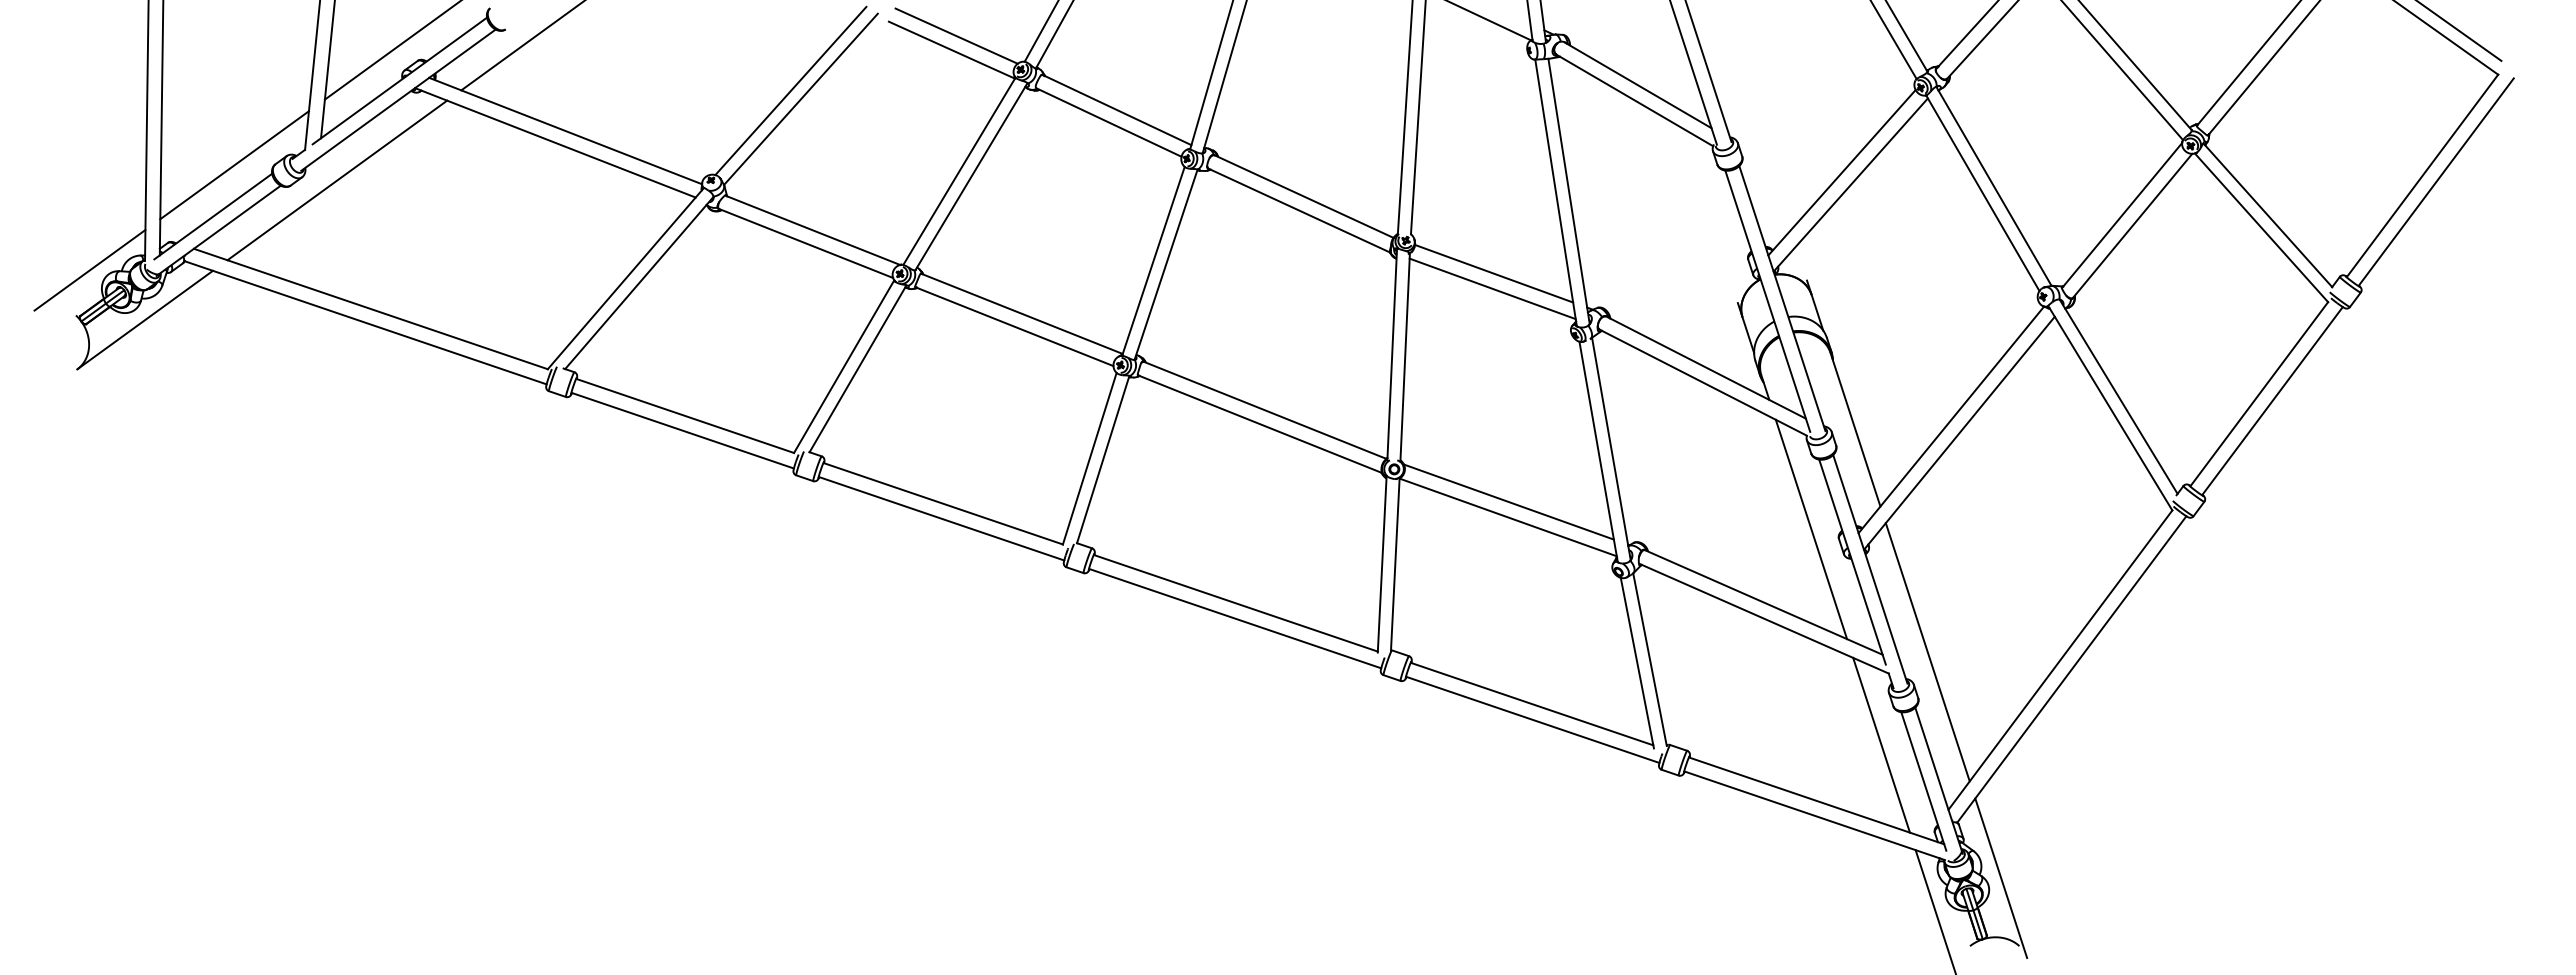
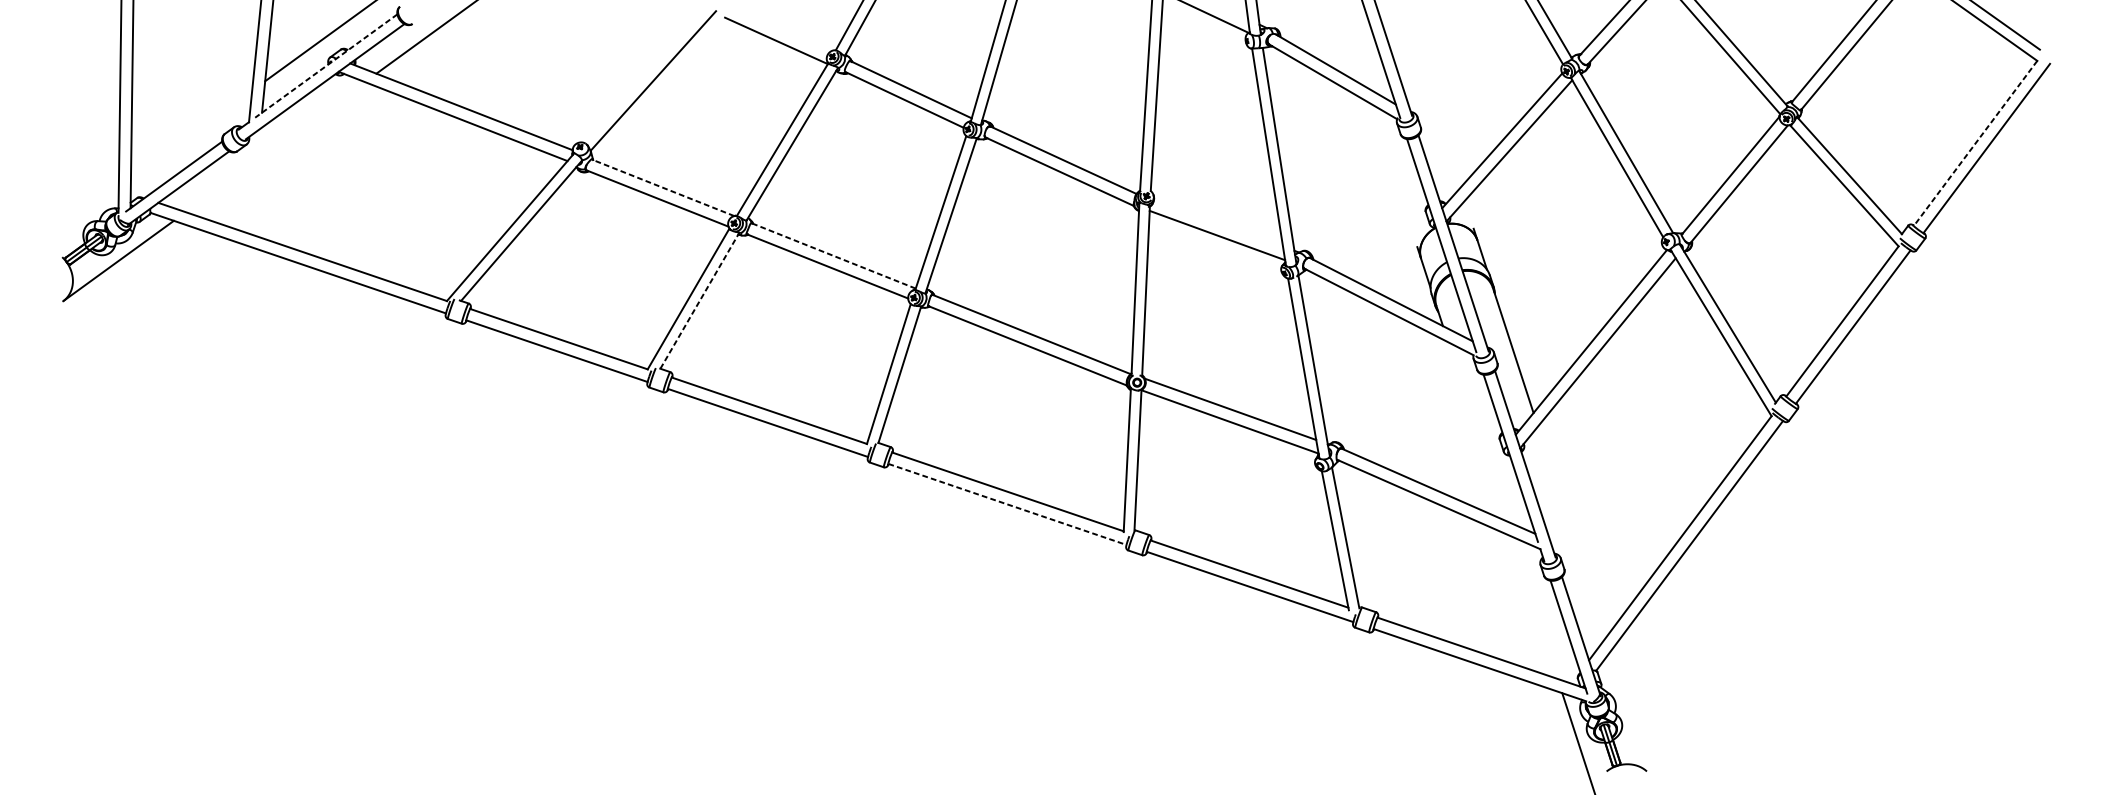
line: (956, 35) -> (780, 28), removed
line: (399, 81) -> (326, 66), solid -> dashed
line: (790, 90) -> (644, 73), removed
line: (234, 165) -> (191, 134), removed
line: (2422, 176) -> (1975, 143), solid -> dashed
line: (337, 180) -> (275, 147), removed
line: (813, 230) -> (663, 187), solid -> dashed
line: (89, 270) -> (73, 220), removed
line: (1494, 273) -> (1218, 223), removed
line: (1021, 313) -> (833, 255), solid -> dashed
line: (858, 368) -> (700, 300), solid -> dashed
line: (1811, 529) -> (1477, 431), removed
line: (1235, 618) -> (1007, 504), solid -> dashed
line: (1927, 652) -> (1571, 532), removed
line: (1881, 744) -> (1534, 607), removed
line: (2001, 878) -> (1632, 716), removed

